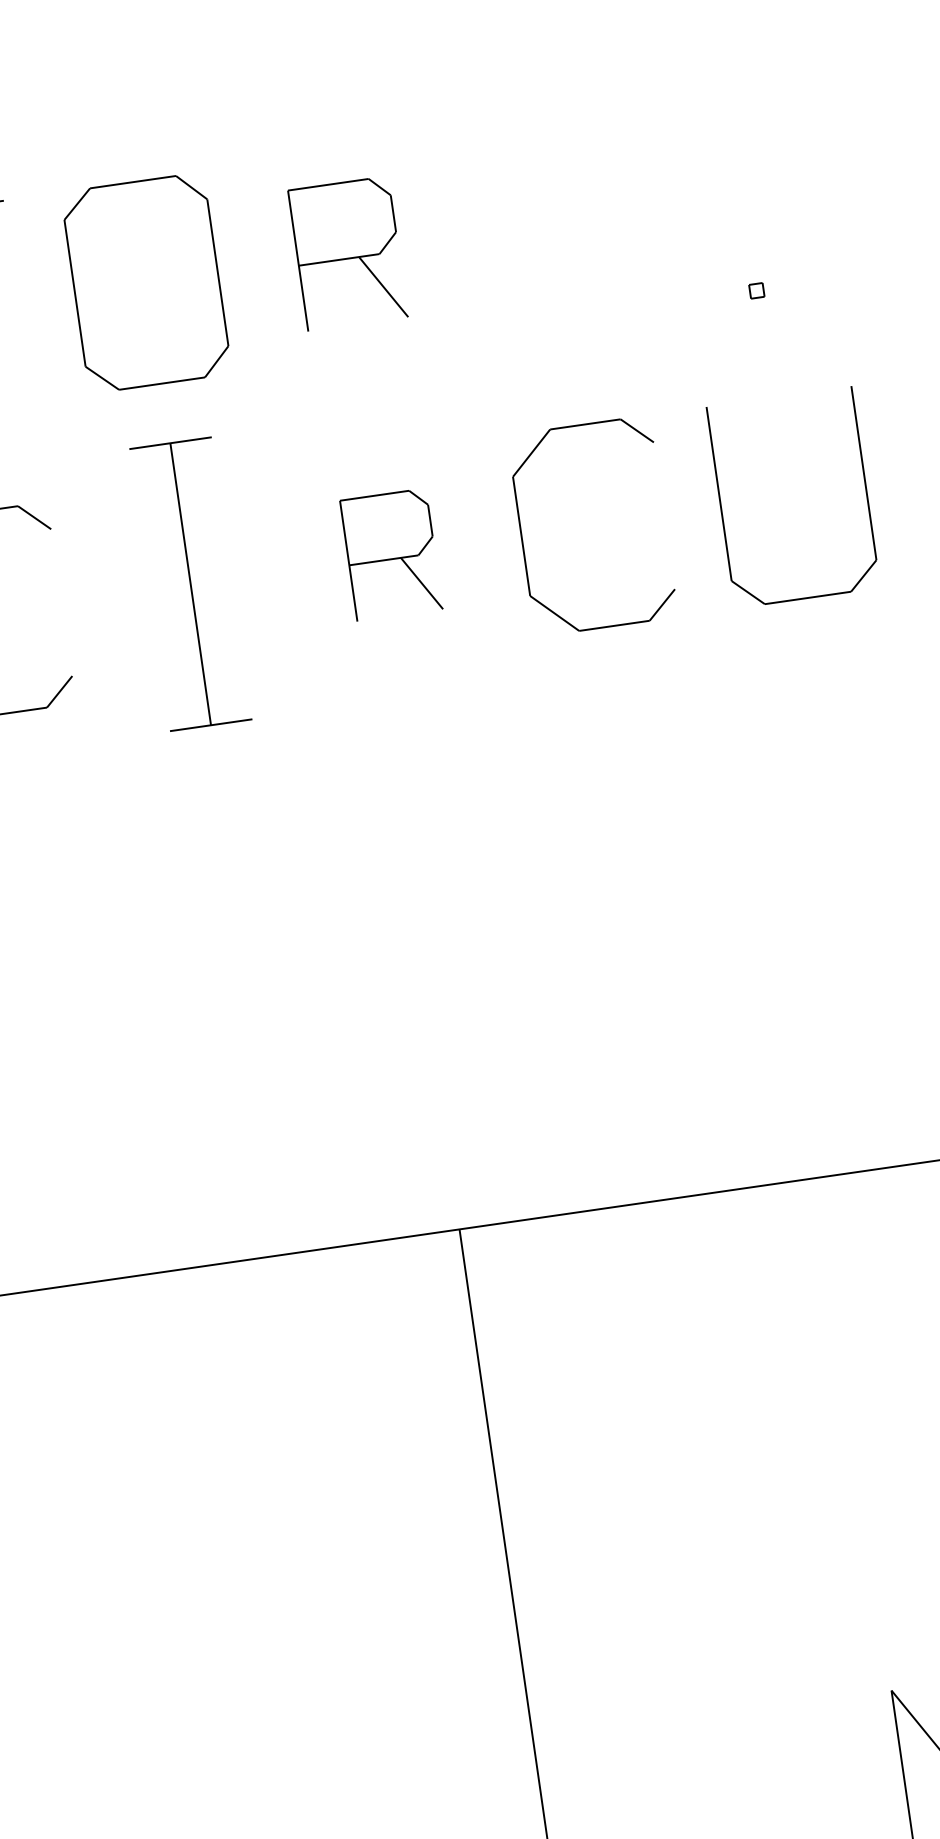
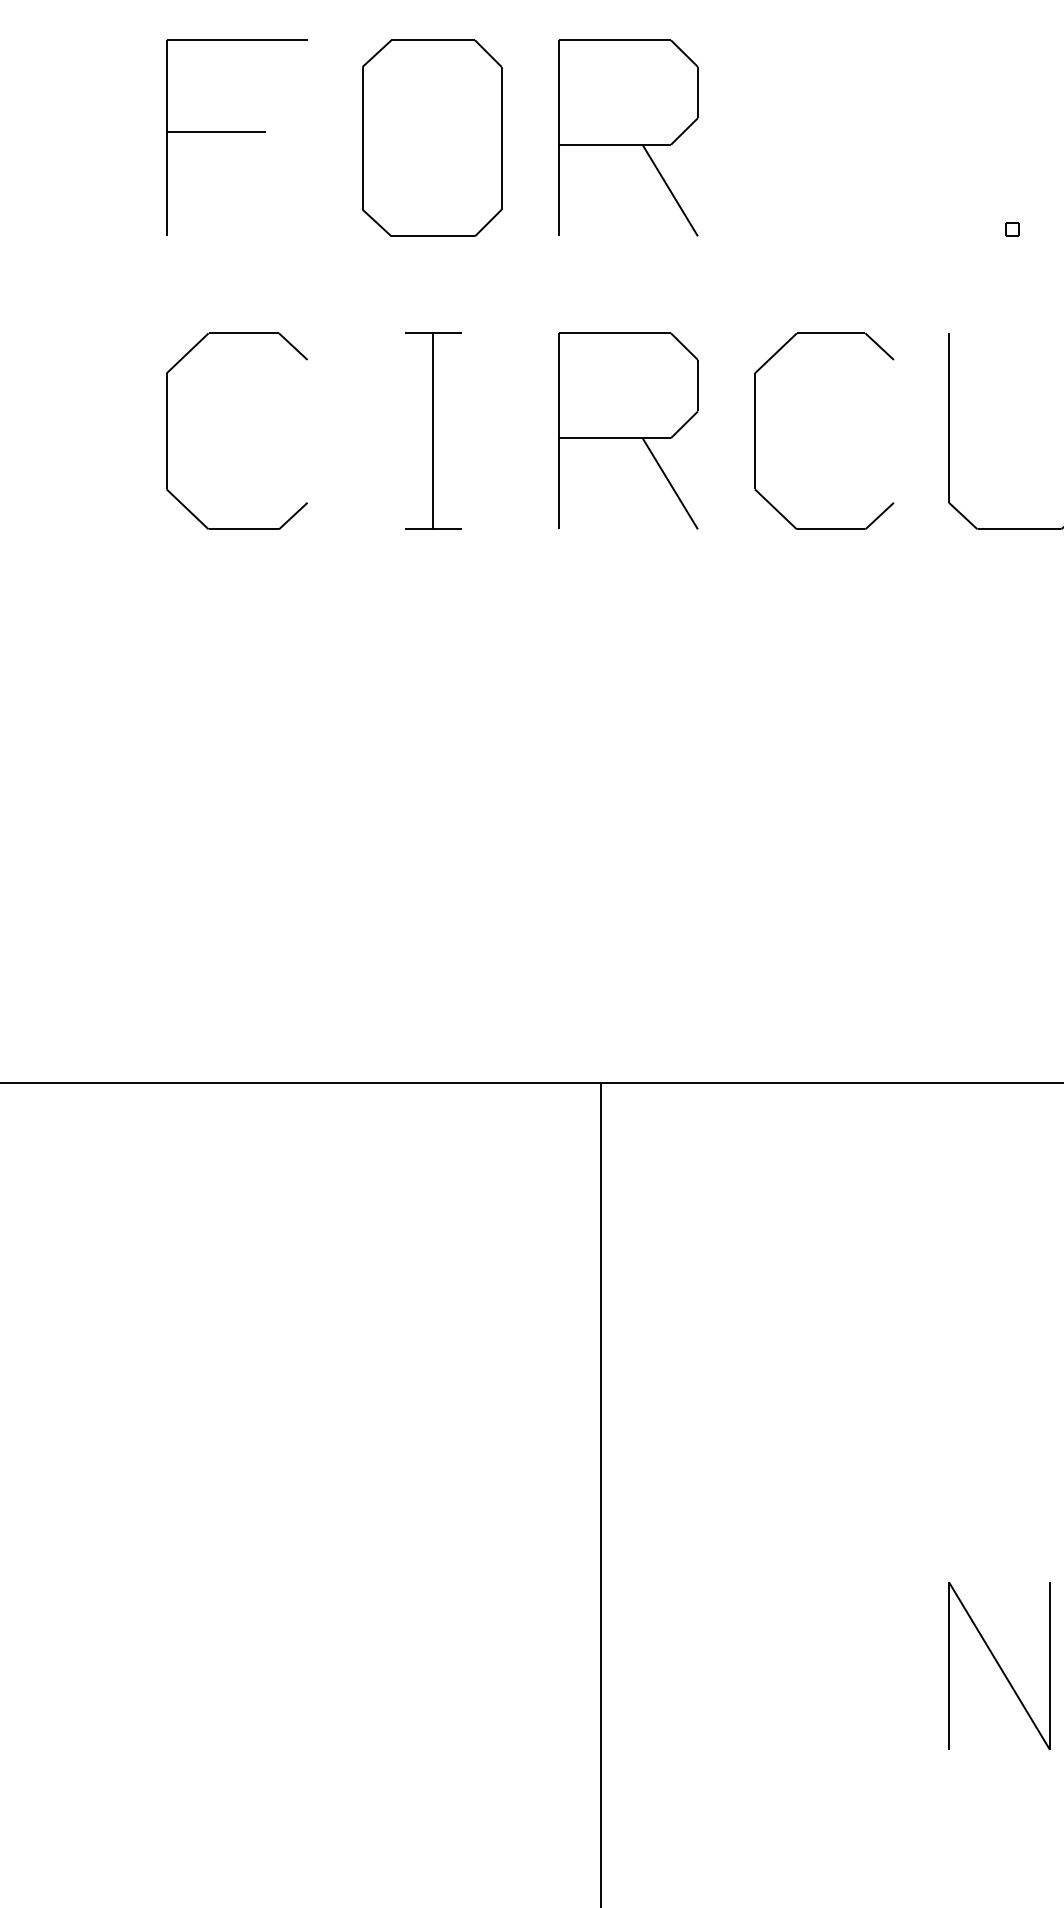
part: (348, 253) -> (628, 137), size x1.43
part: (391, 554) -> (628, 430), size x1.67
part: (191, 583) -> (433, 430), size x0.71

